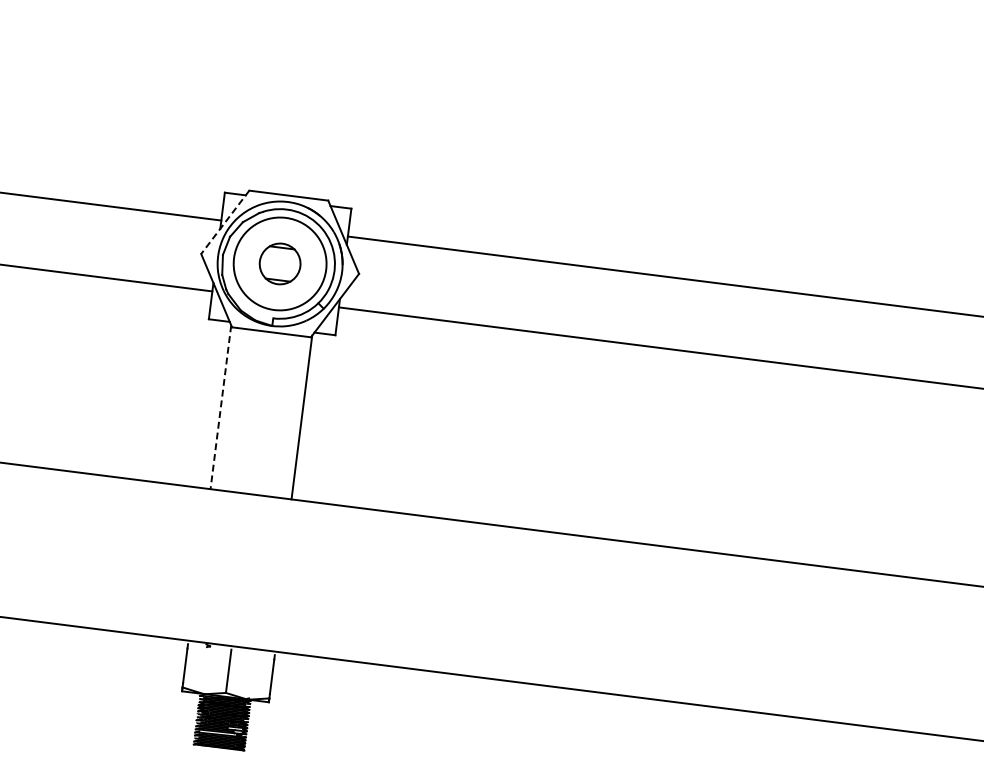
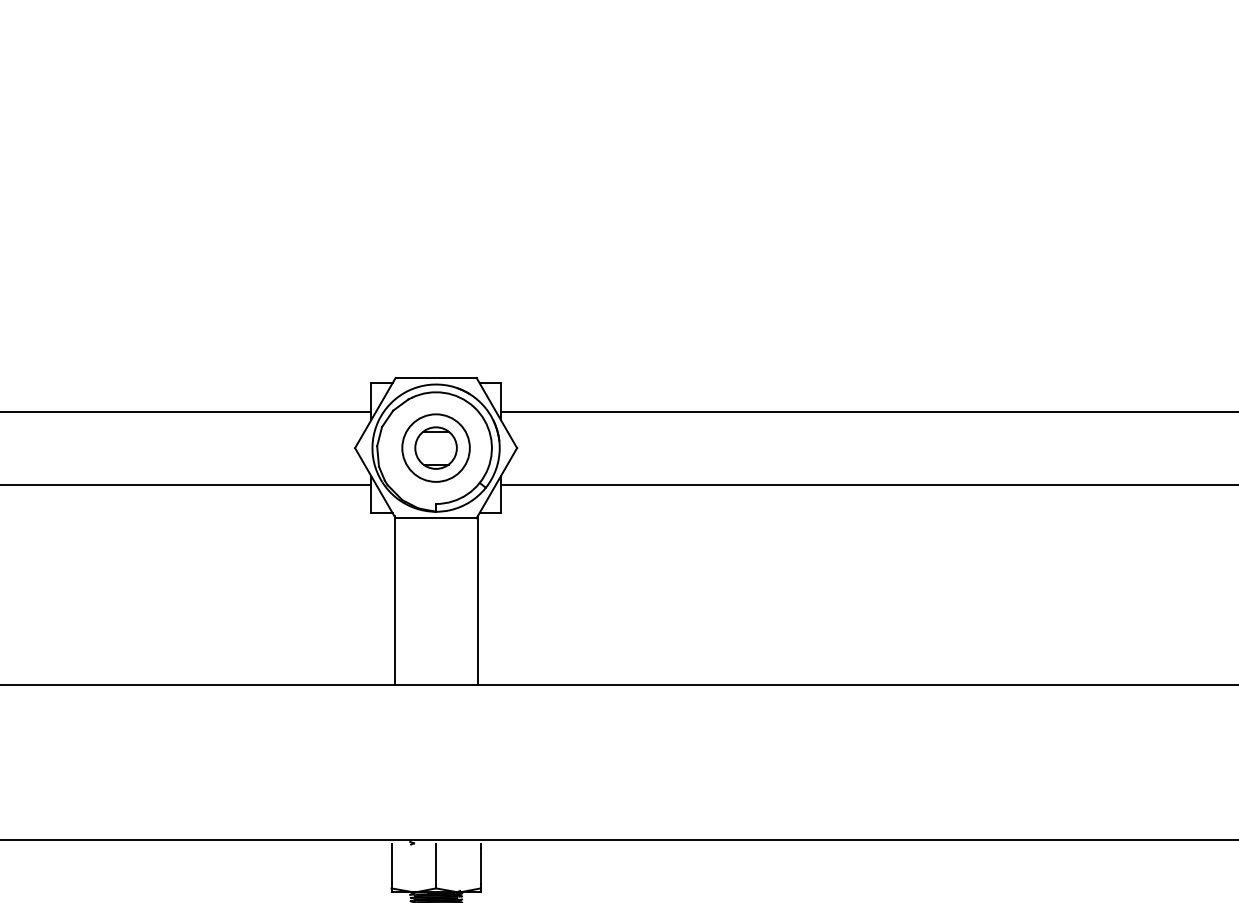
line: (225, 222) -> (375, 413), dashed -> solid
circle: (279, 263) -> (435, 447), size x0.71
line: (220, 407) -> (394, 600), dashed -> solid

